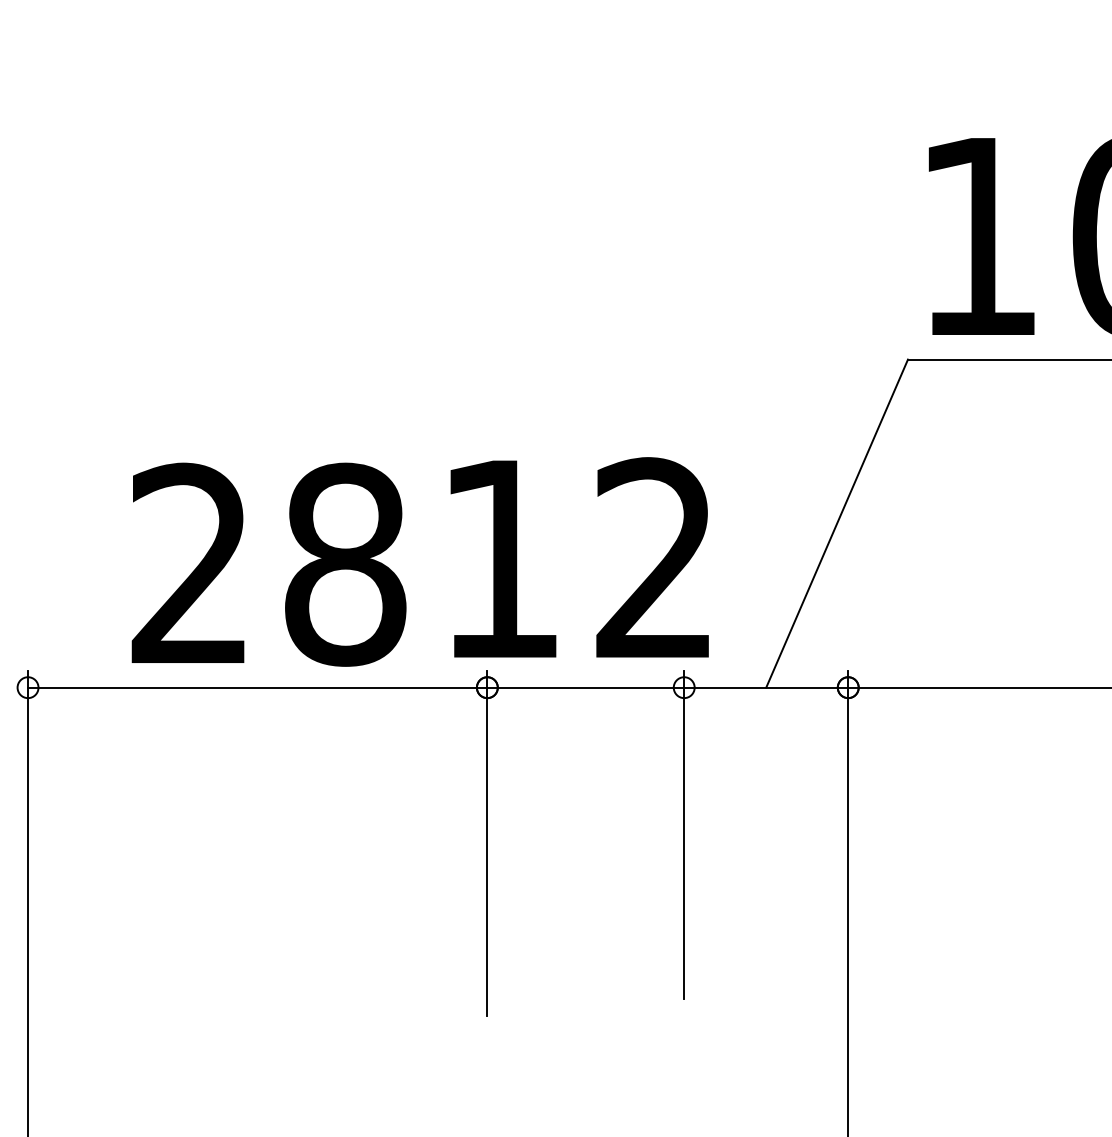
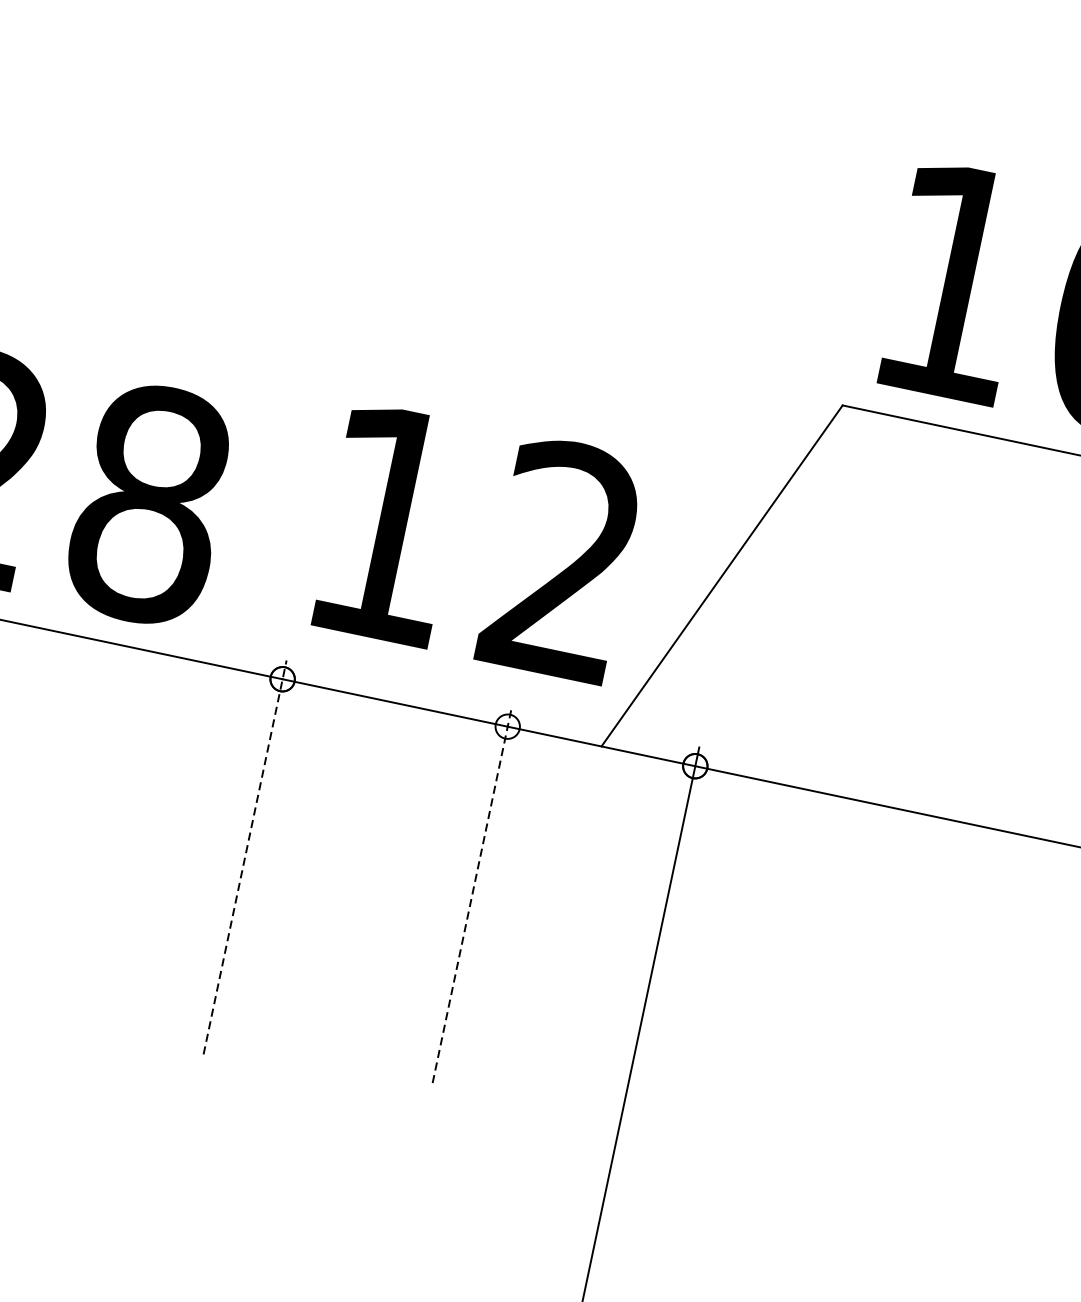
text: (579, 557) -> (477, 541), moved
line: (684, 834) -> (472, 894), solid -> dashed
line: (487, 843) -> (245, 857), solid -> dashed

